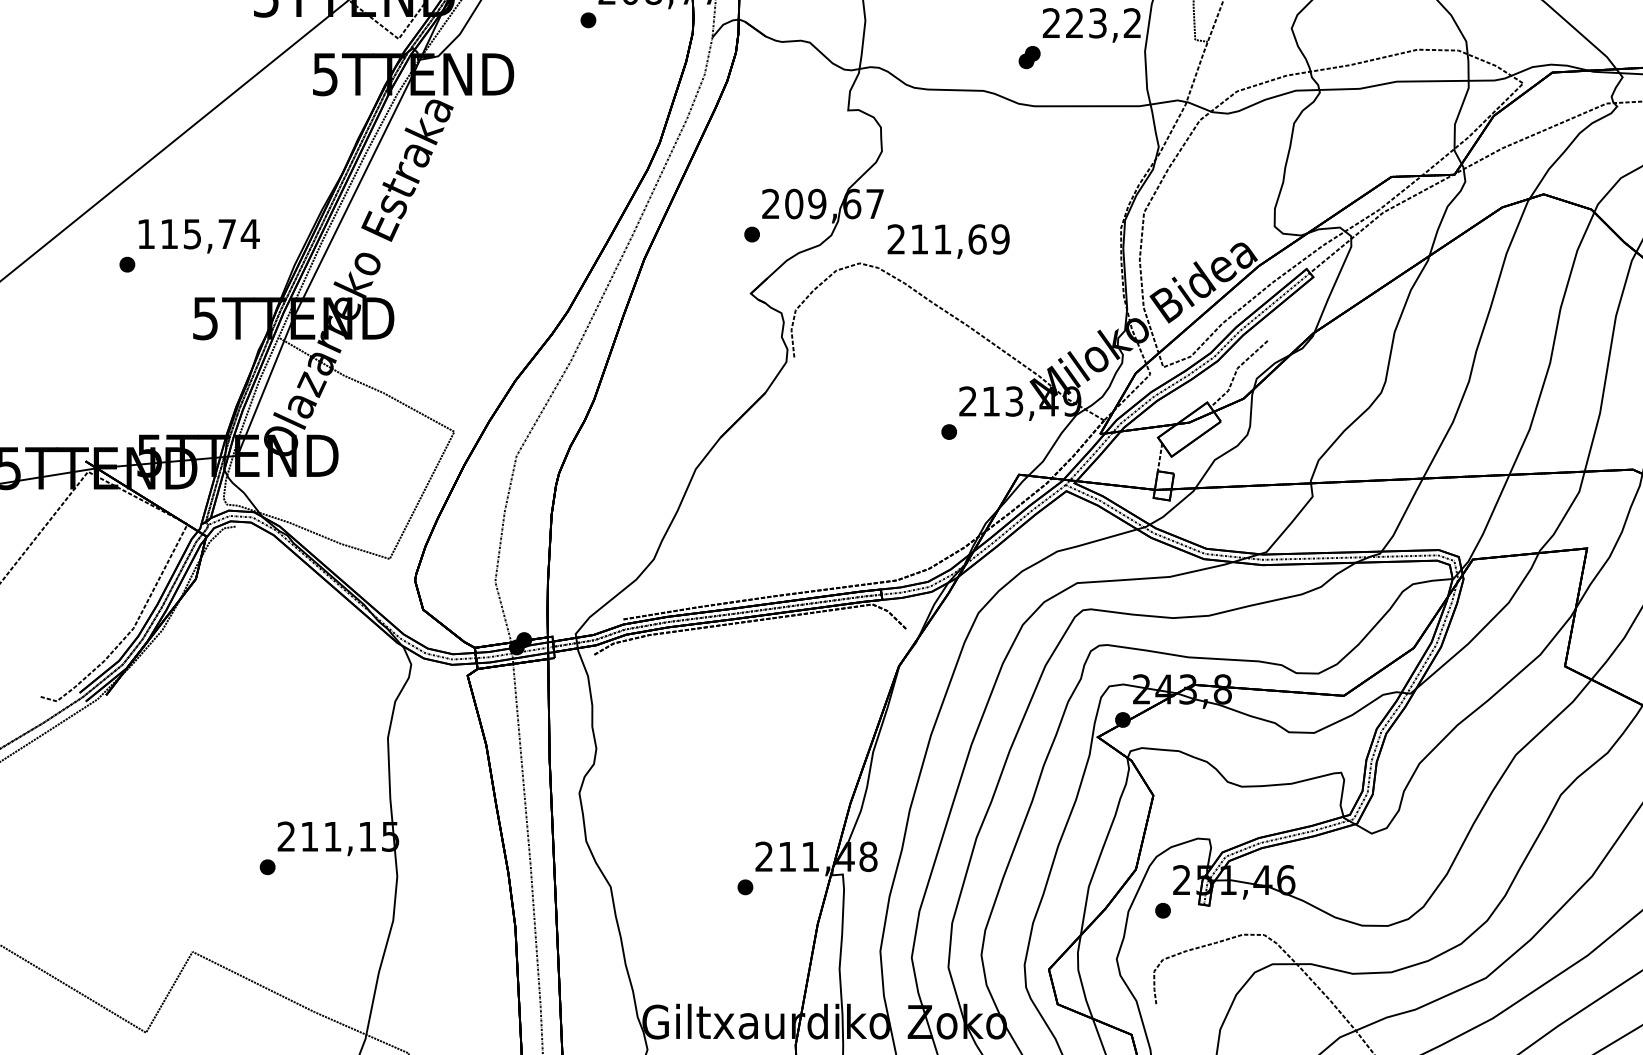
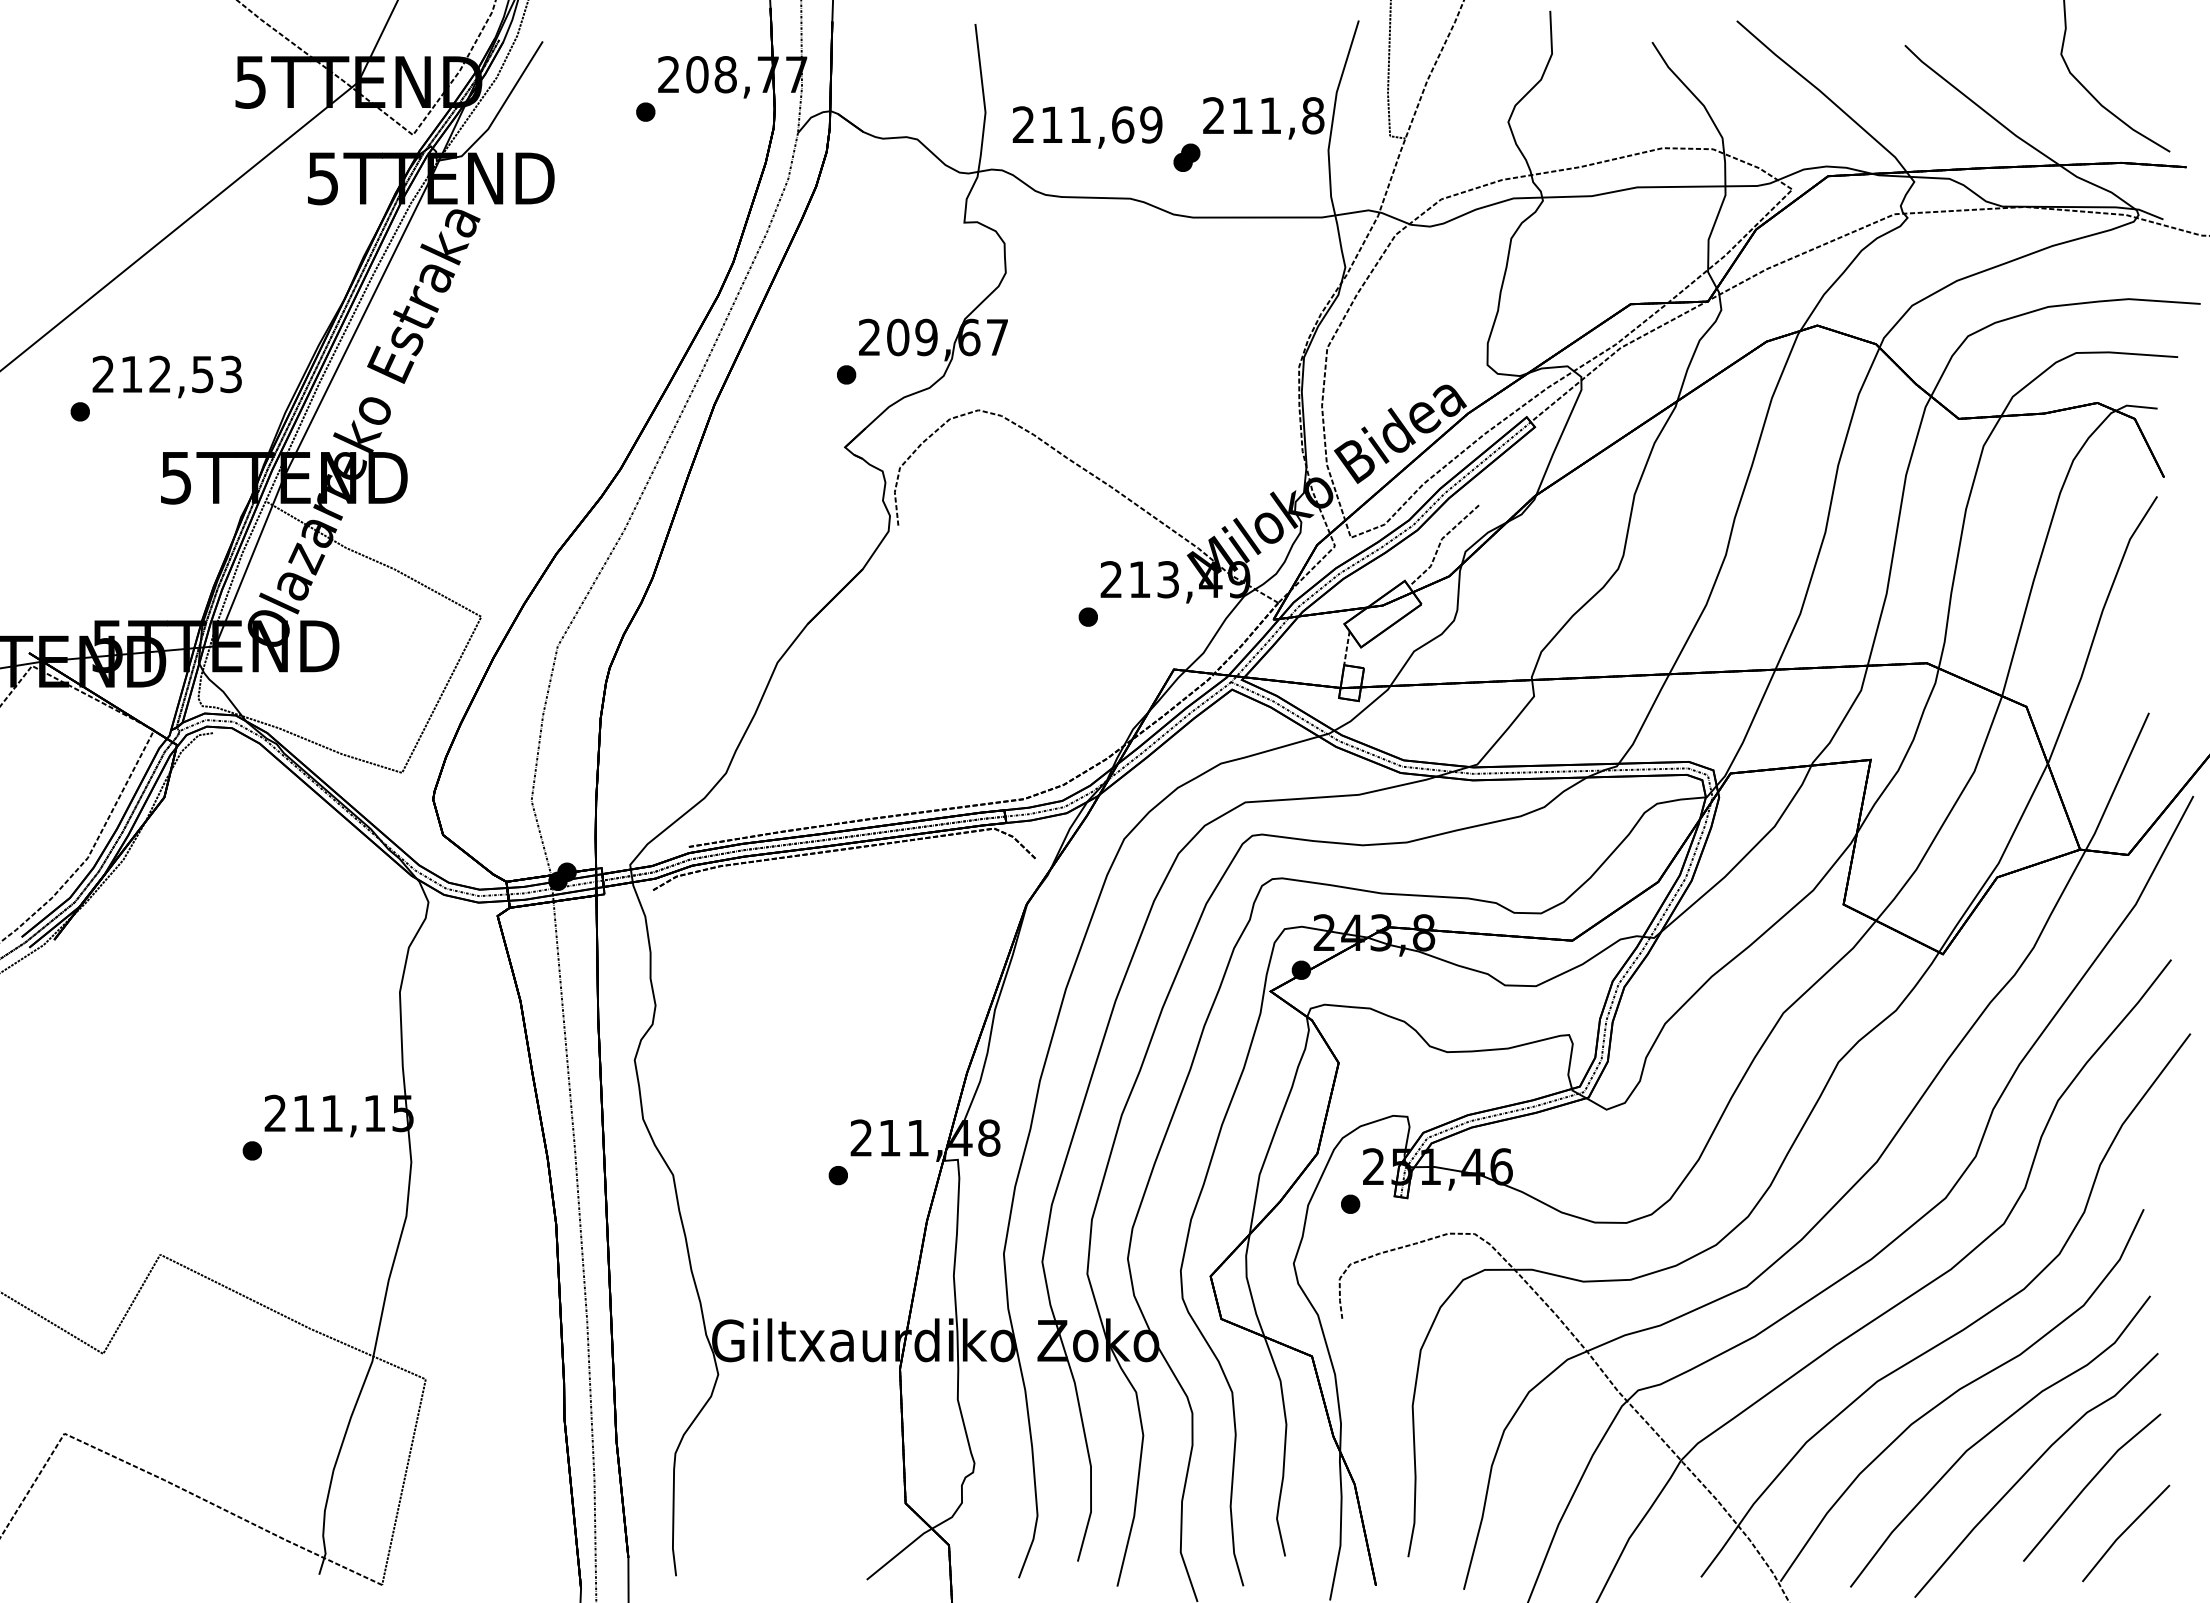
text: (1103, 23) -> (1277, 115), 223,2 -> 211,8
text: (198, 234) -> (167, 374), 115,74 -> 212,53
text: (948, 241) -> (1087, 127), moved

